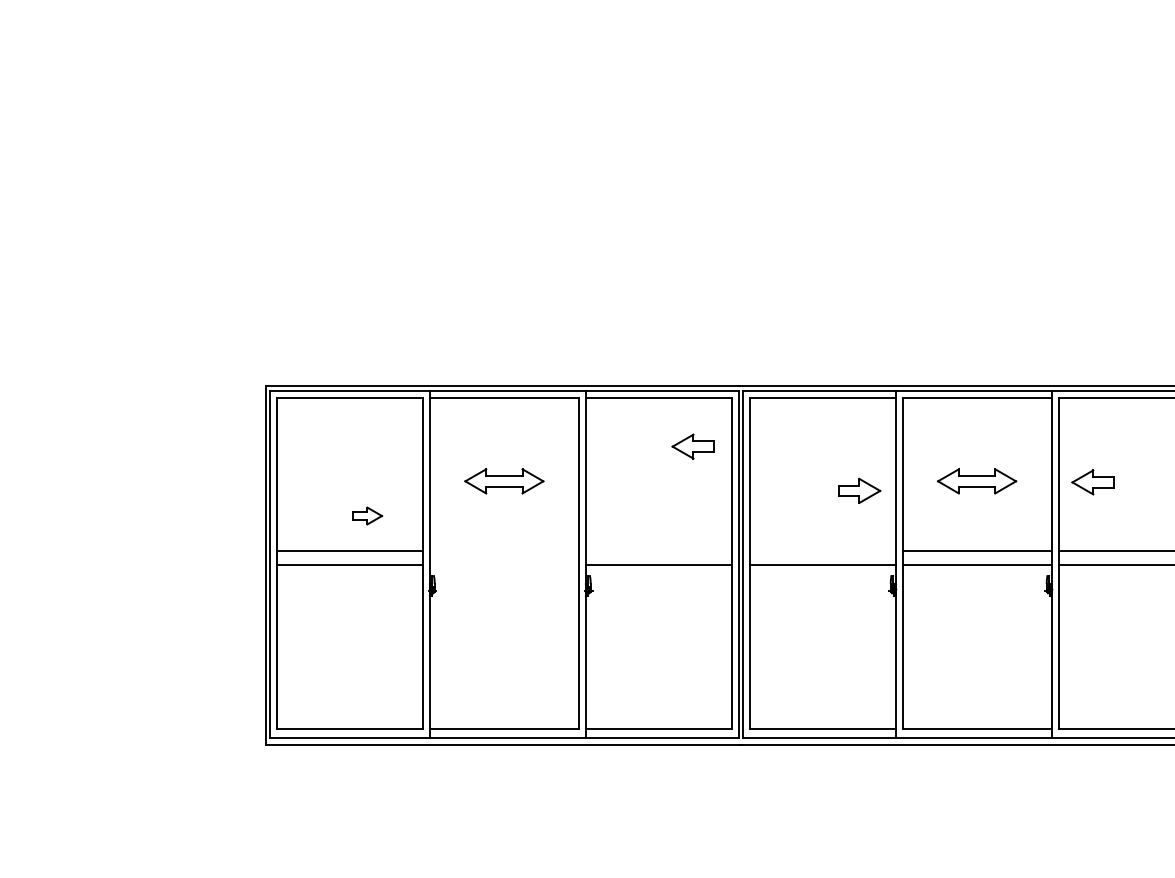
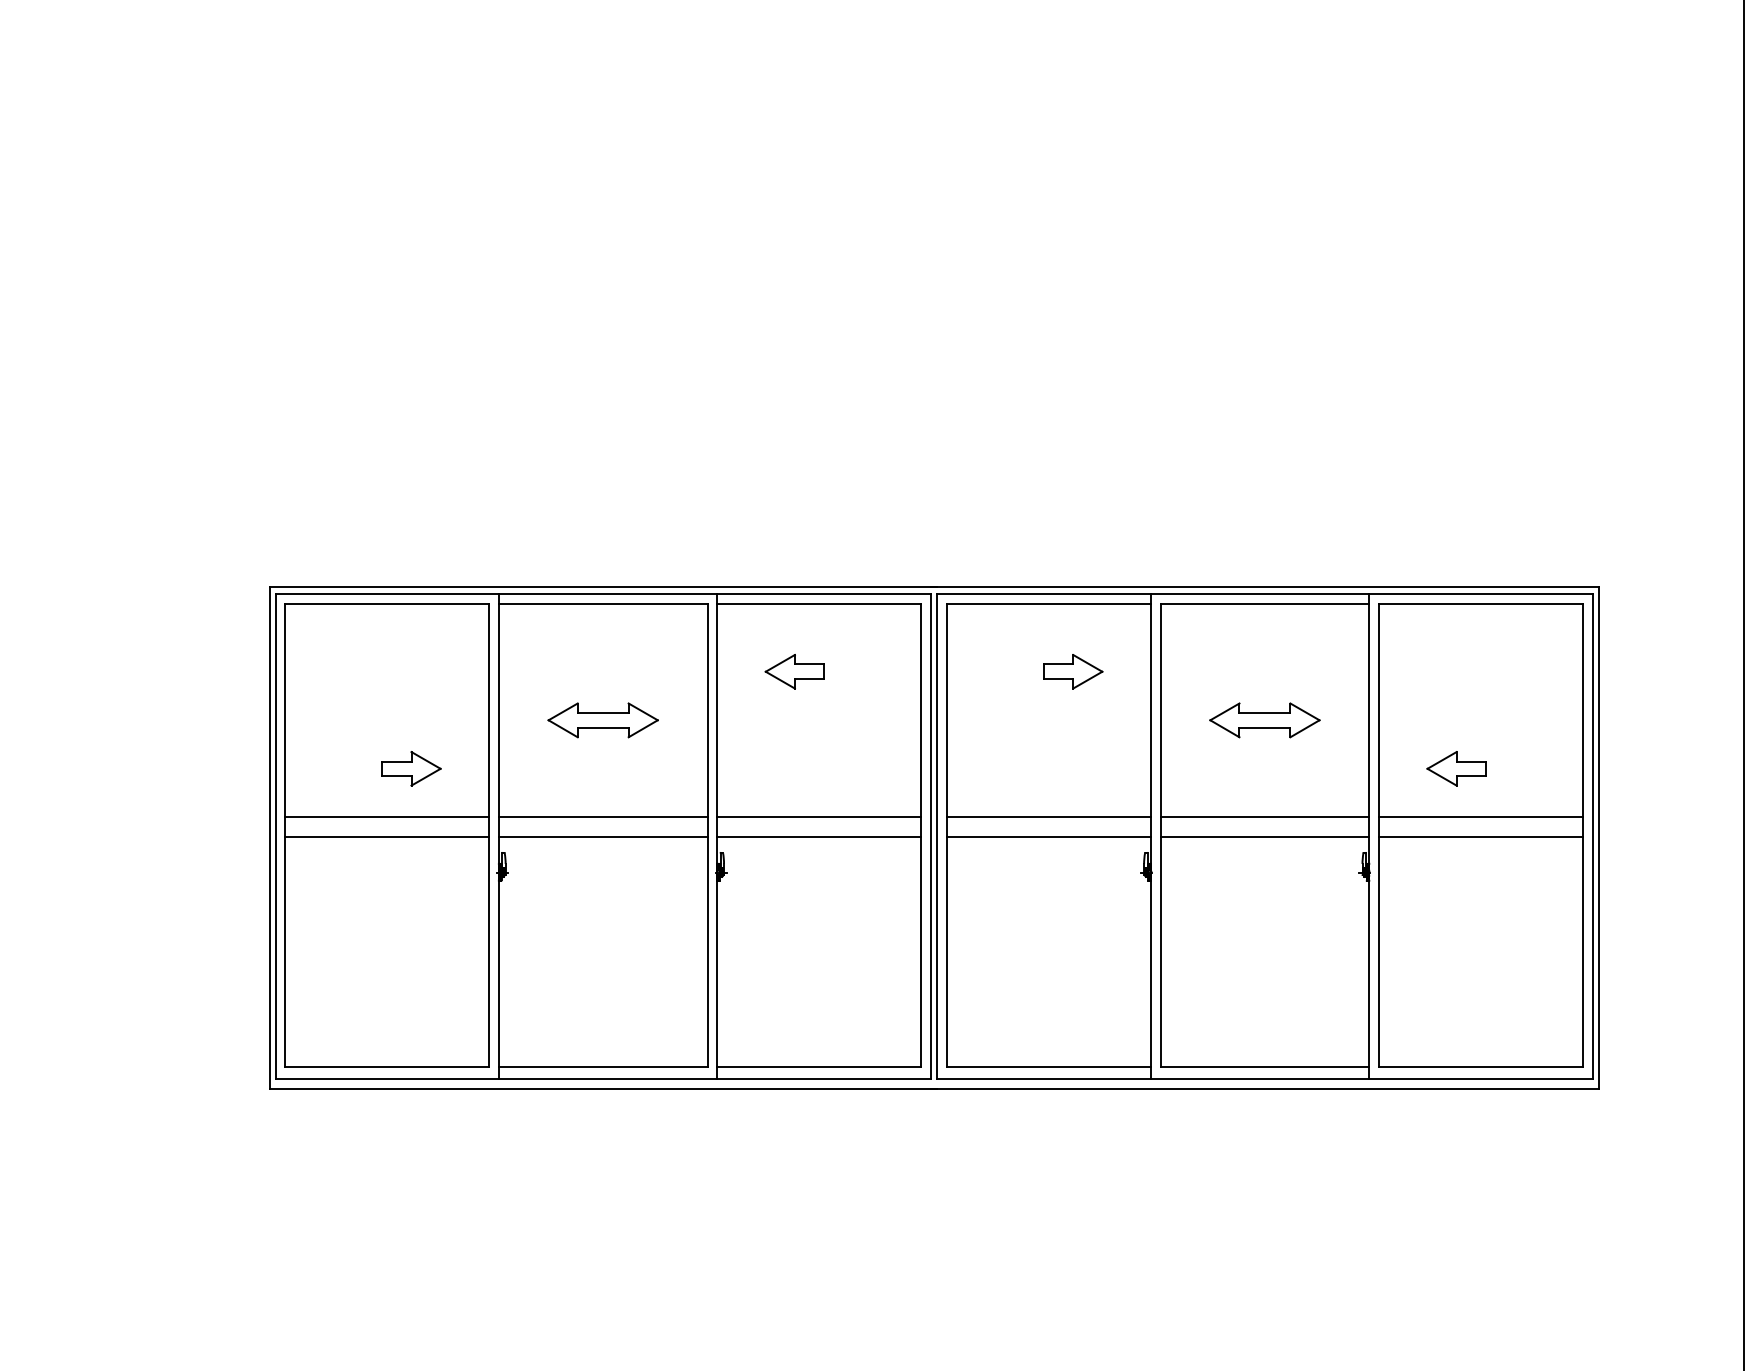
part: (693, 446) -> (794, 671), moved
part: (1093, 482) -> (1456, 768), moved
part: (859, 490) -> (1073, 671), moved
part: (367, 515) -> (411, 768), size x1.43
line: (503, 550) -> (602, 817), added
line: (658, 550) -> (819, 817), added
line: (822, 550) -> (1048, 817), added
line: (503, 564) -> (602, 836), added

